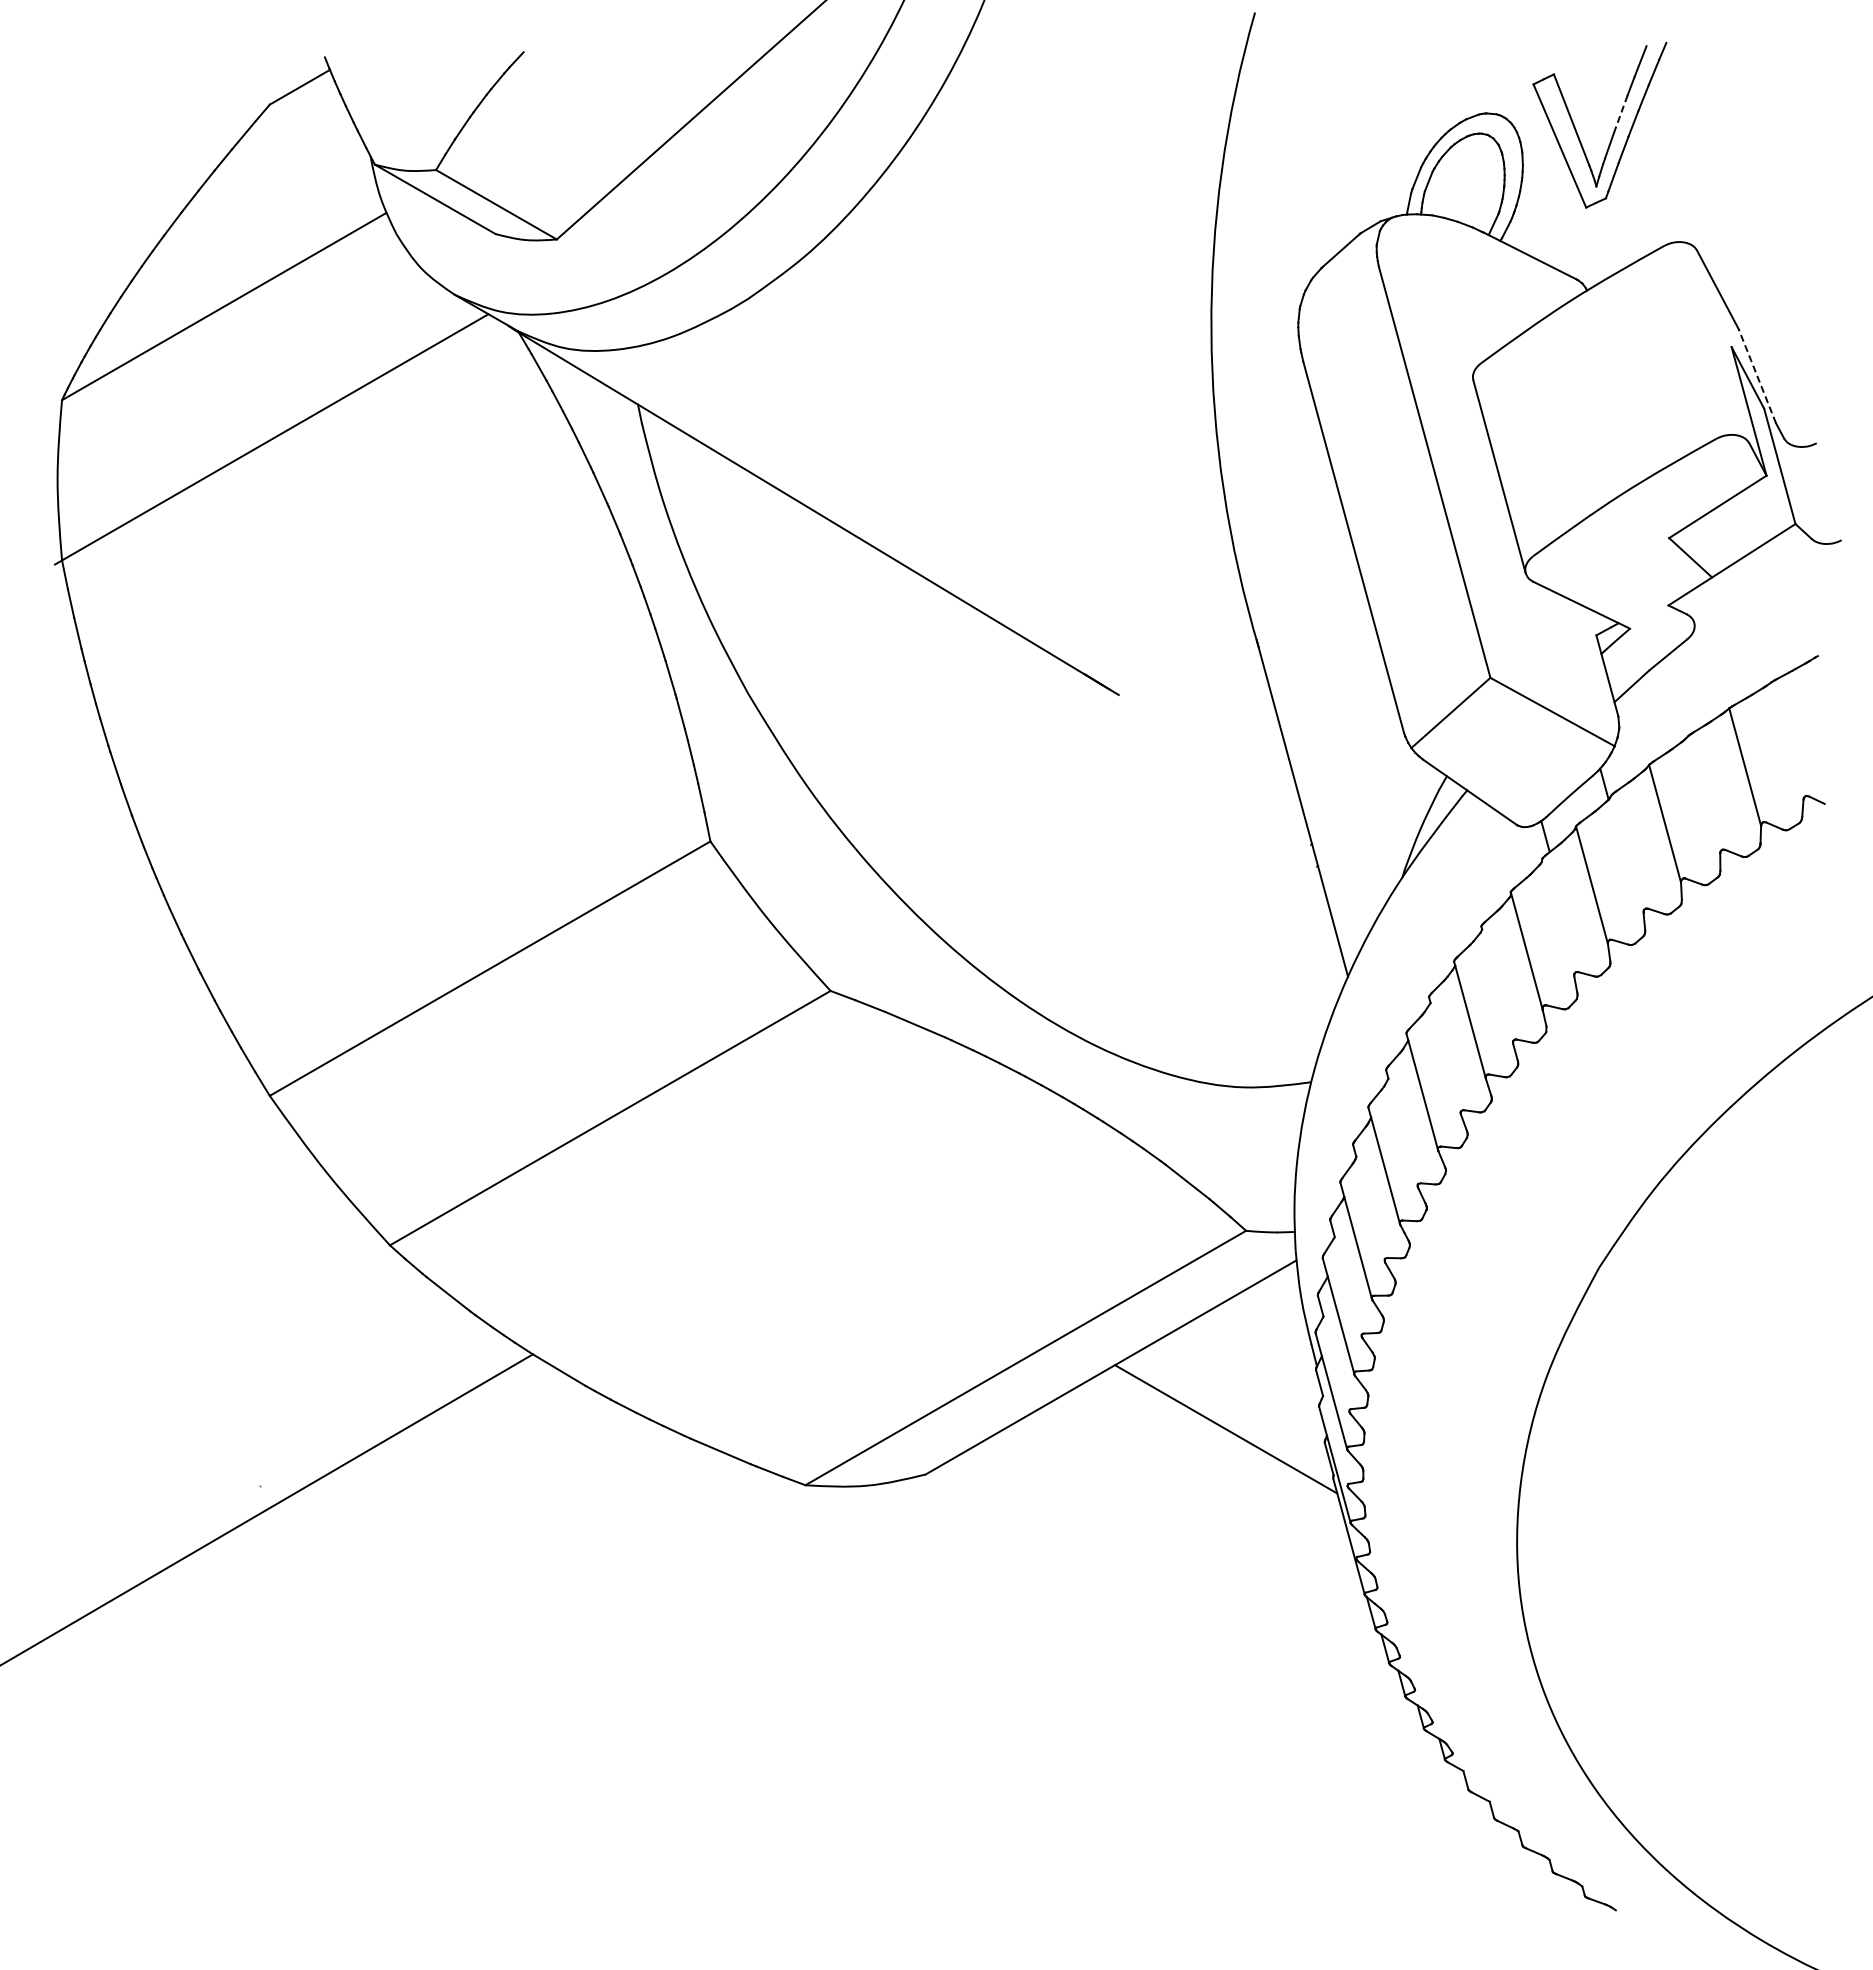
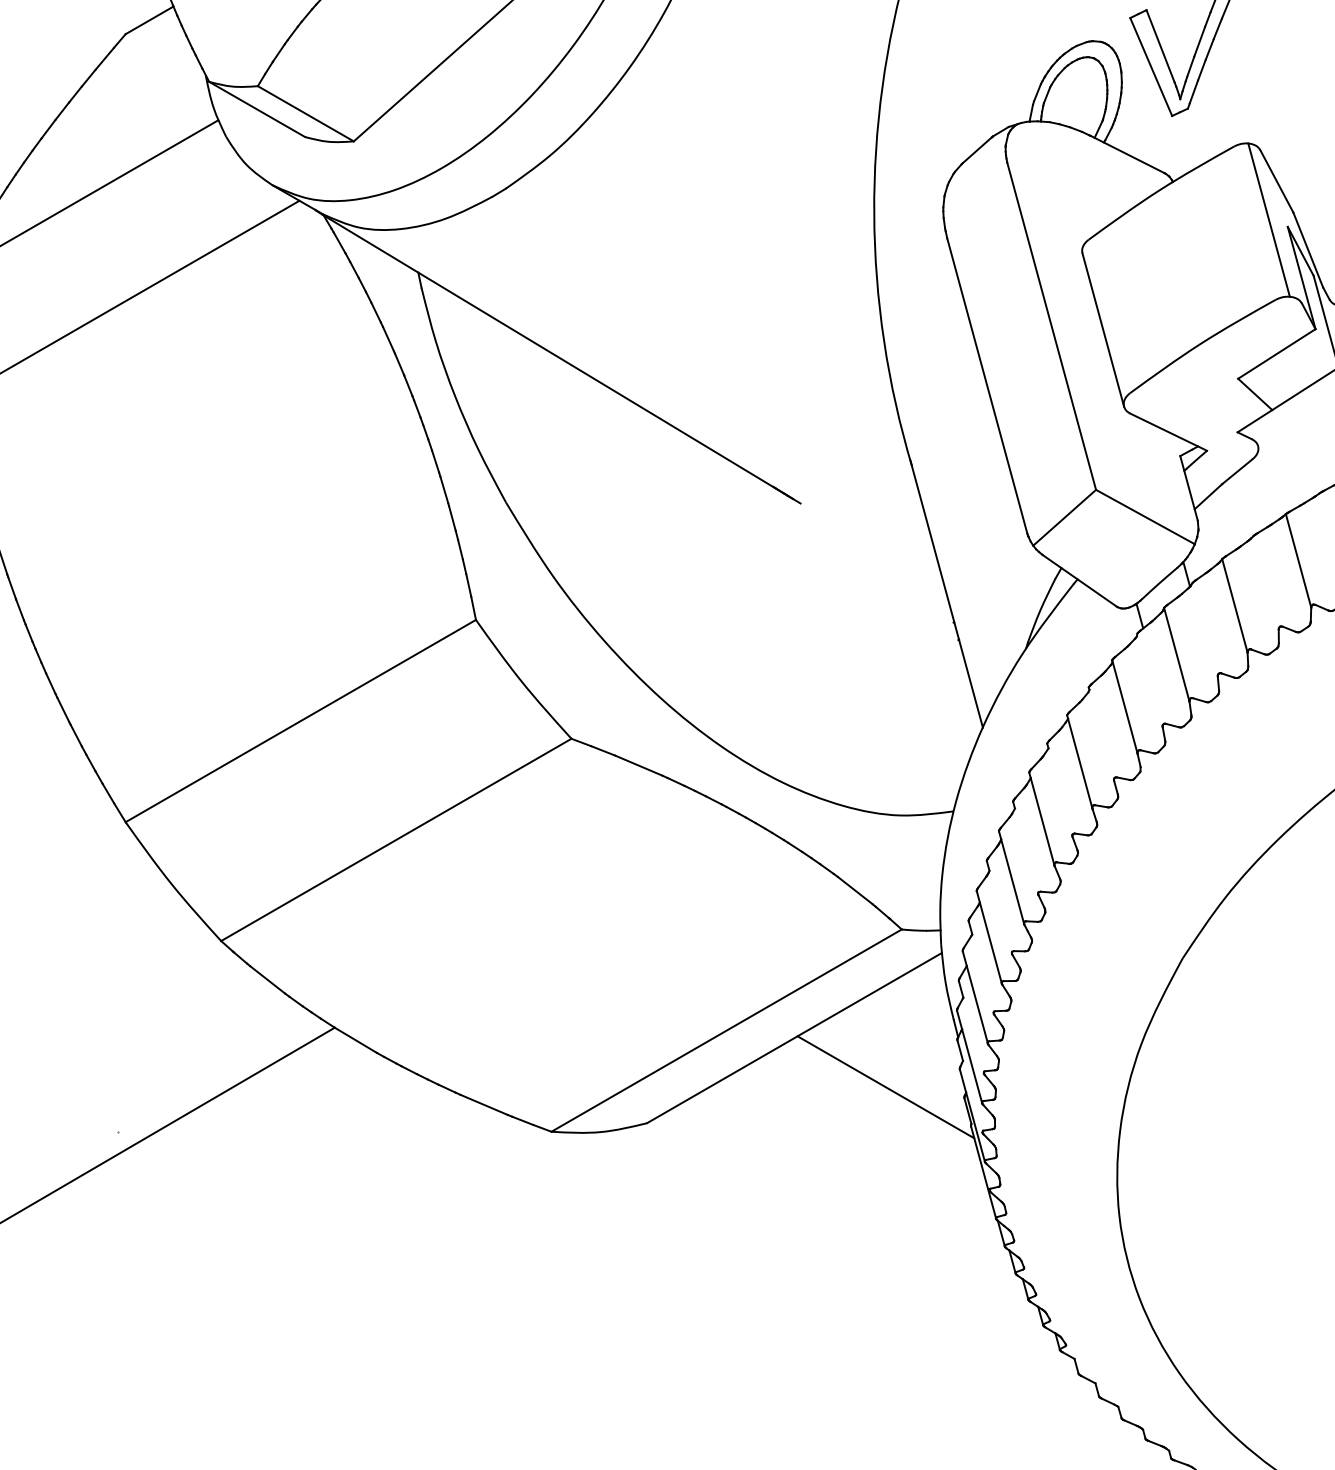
line: (1620, 114) -> (1199, 42), dashed -> solid
line: (1707, 338) -> (1268, 220), added
line: (1757, 376) -> (1308, 250), dashed -> solid

